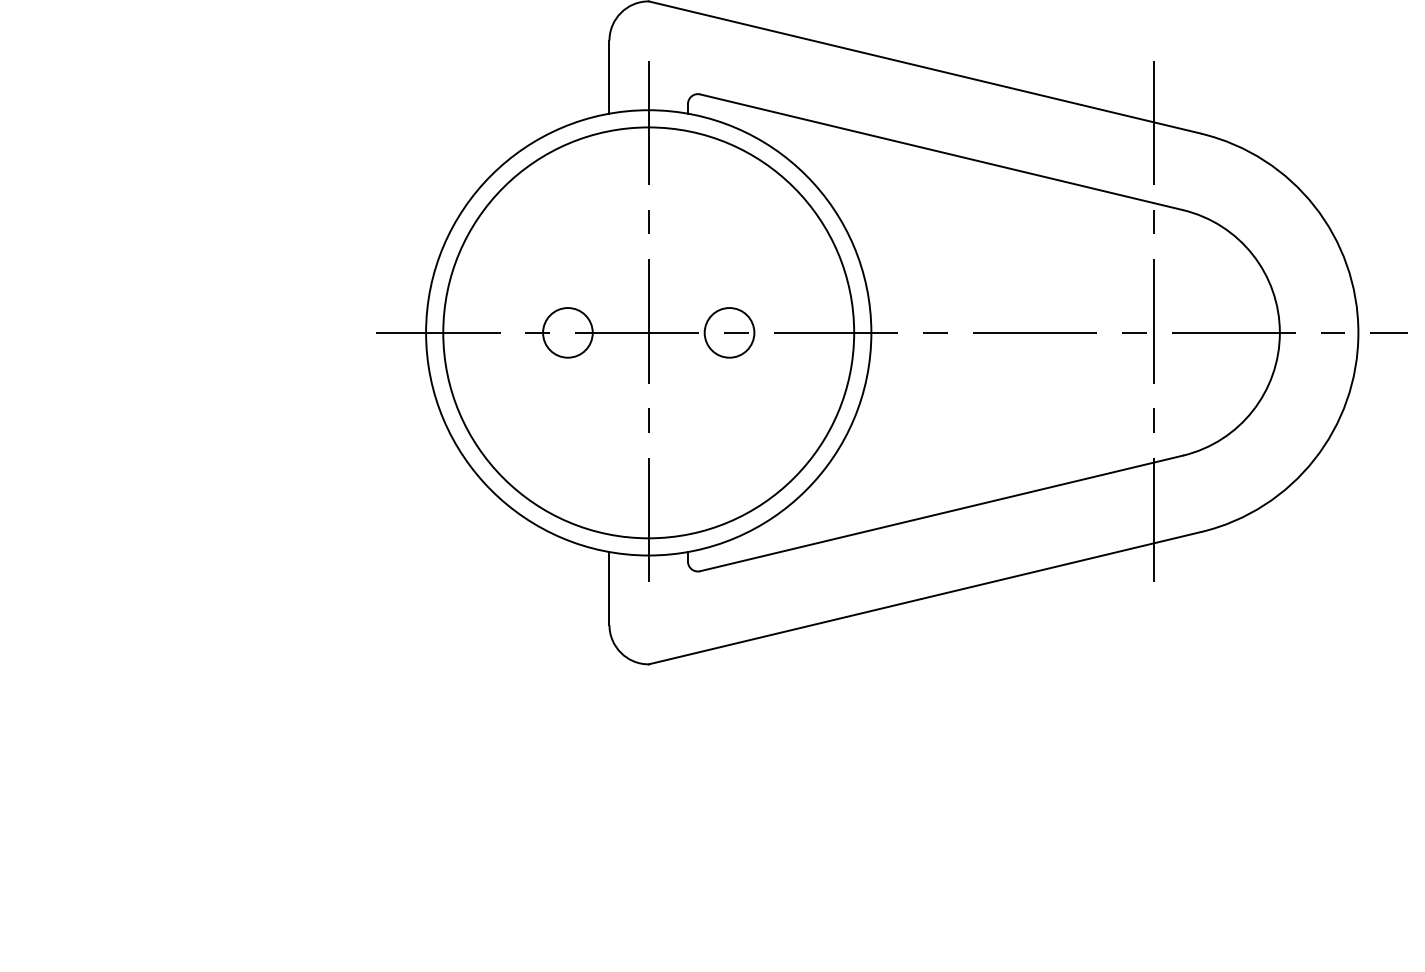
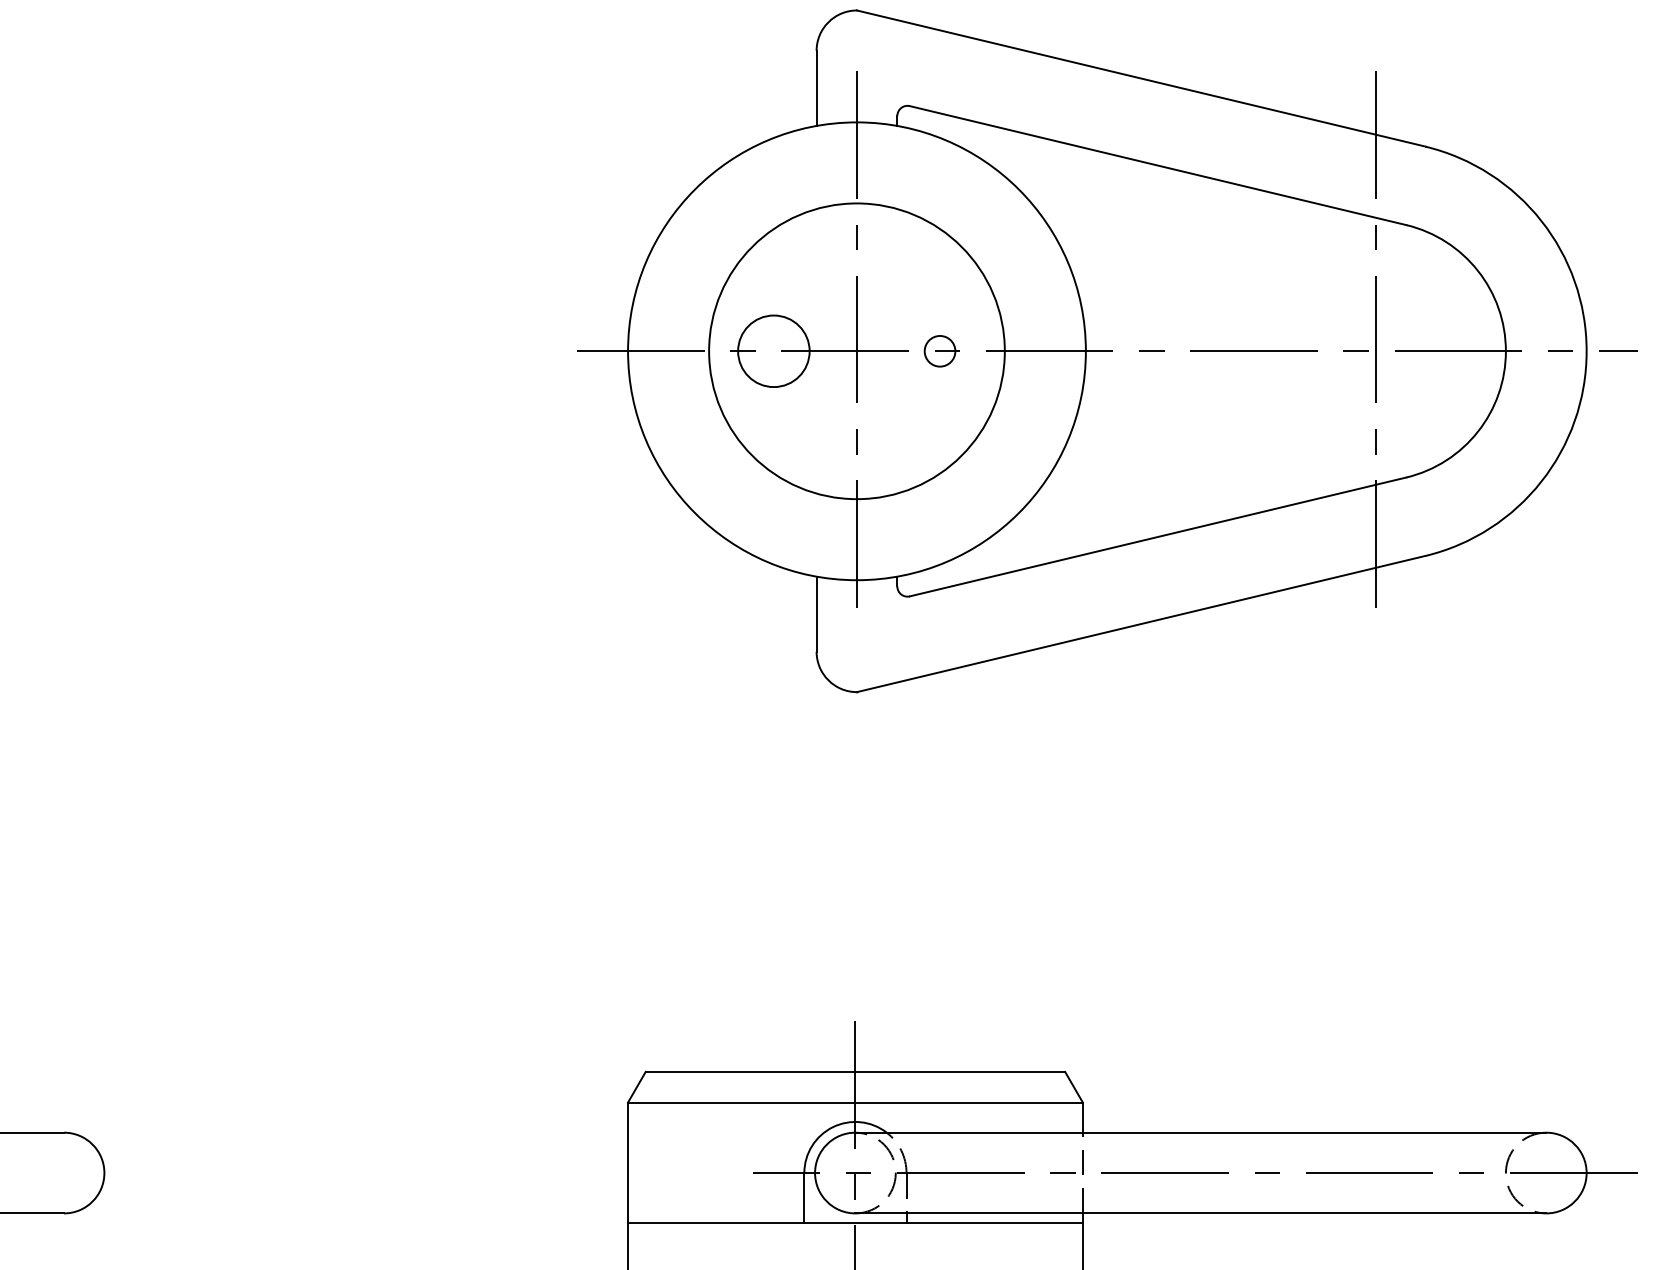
circle: (567, 332) -> (773, 350), size x1.4
circle: (728, 332) -> (939, 350), size x0.6
circle: (648, 333) -> (856, 351), size x0.7

